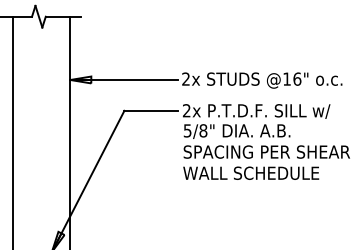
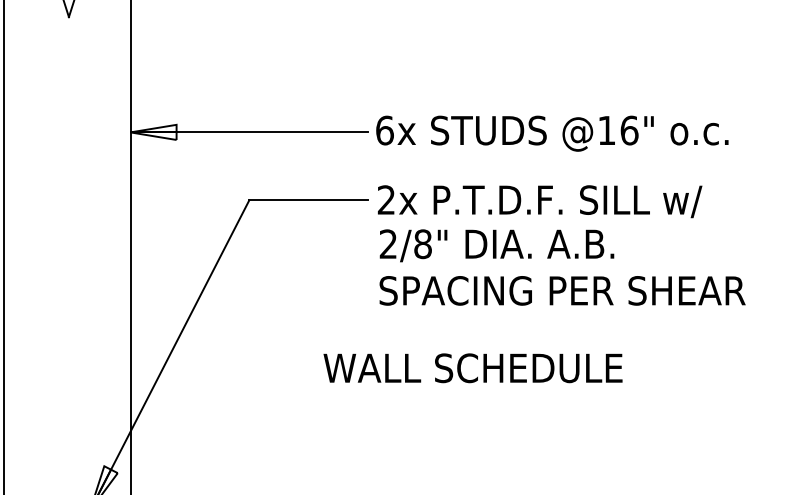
text: (186, 78) -> (385, 129), 2x -> 6x
text: (187, 130) -> (388, 243), 5/8" -> 2/8"
text: (251, 172) -> (473, 366), moved

